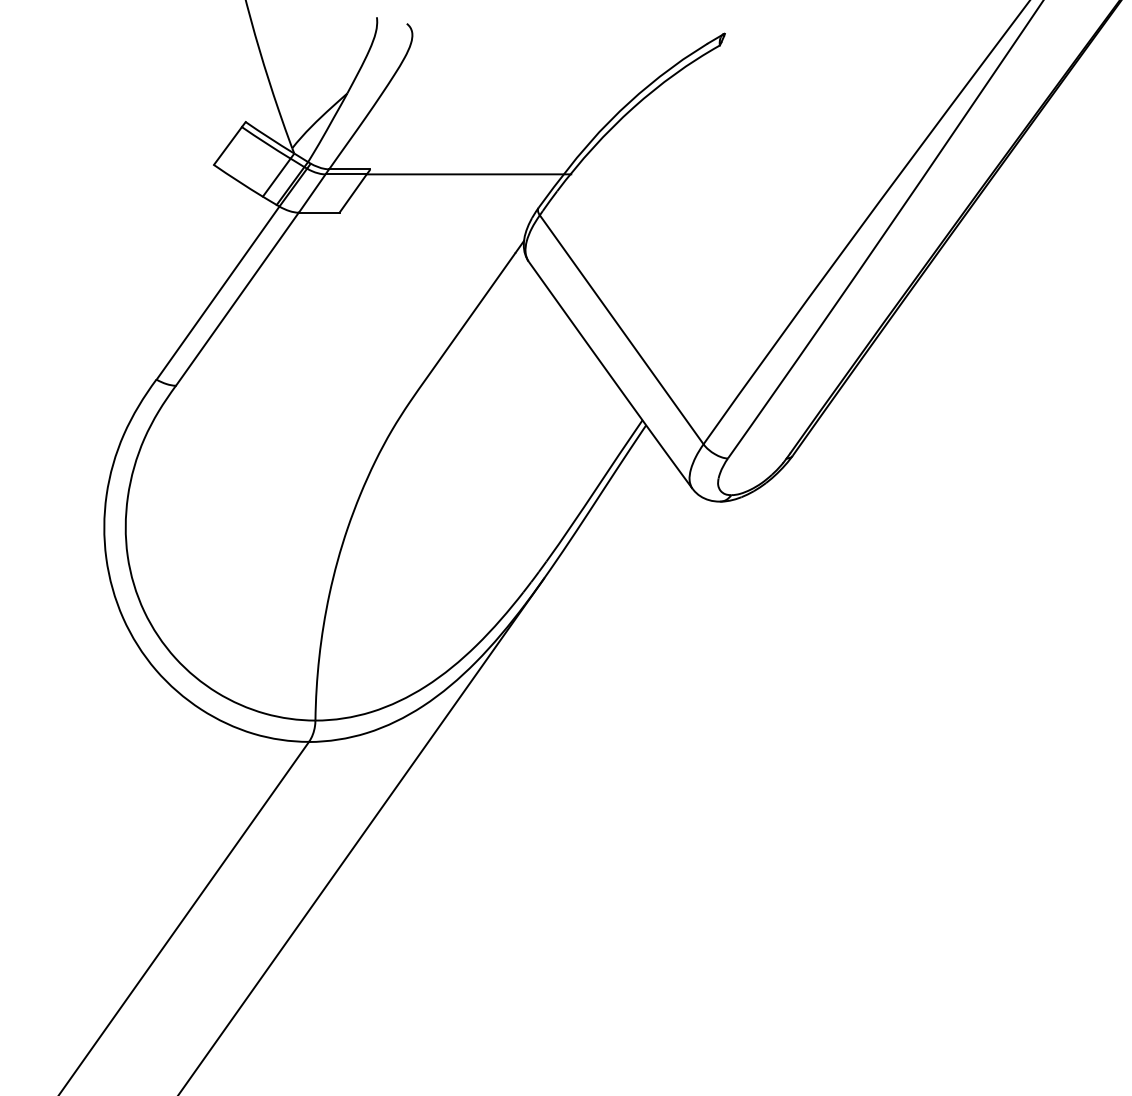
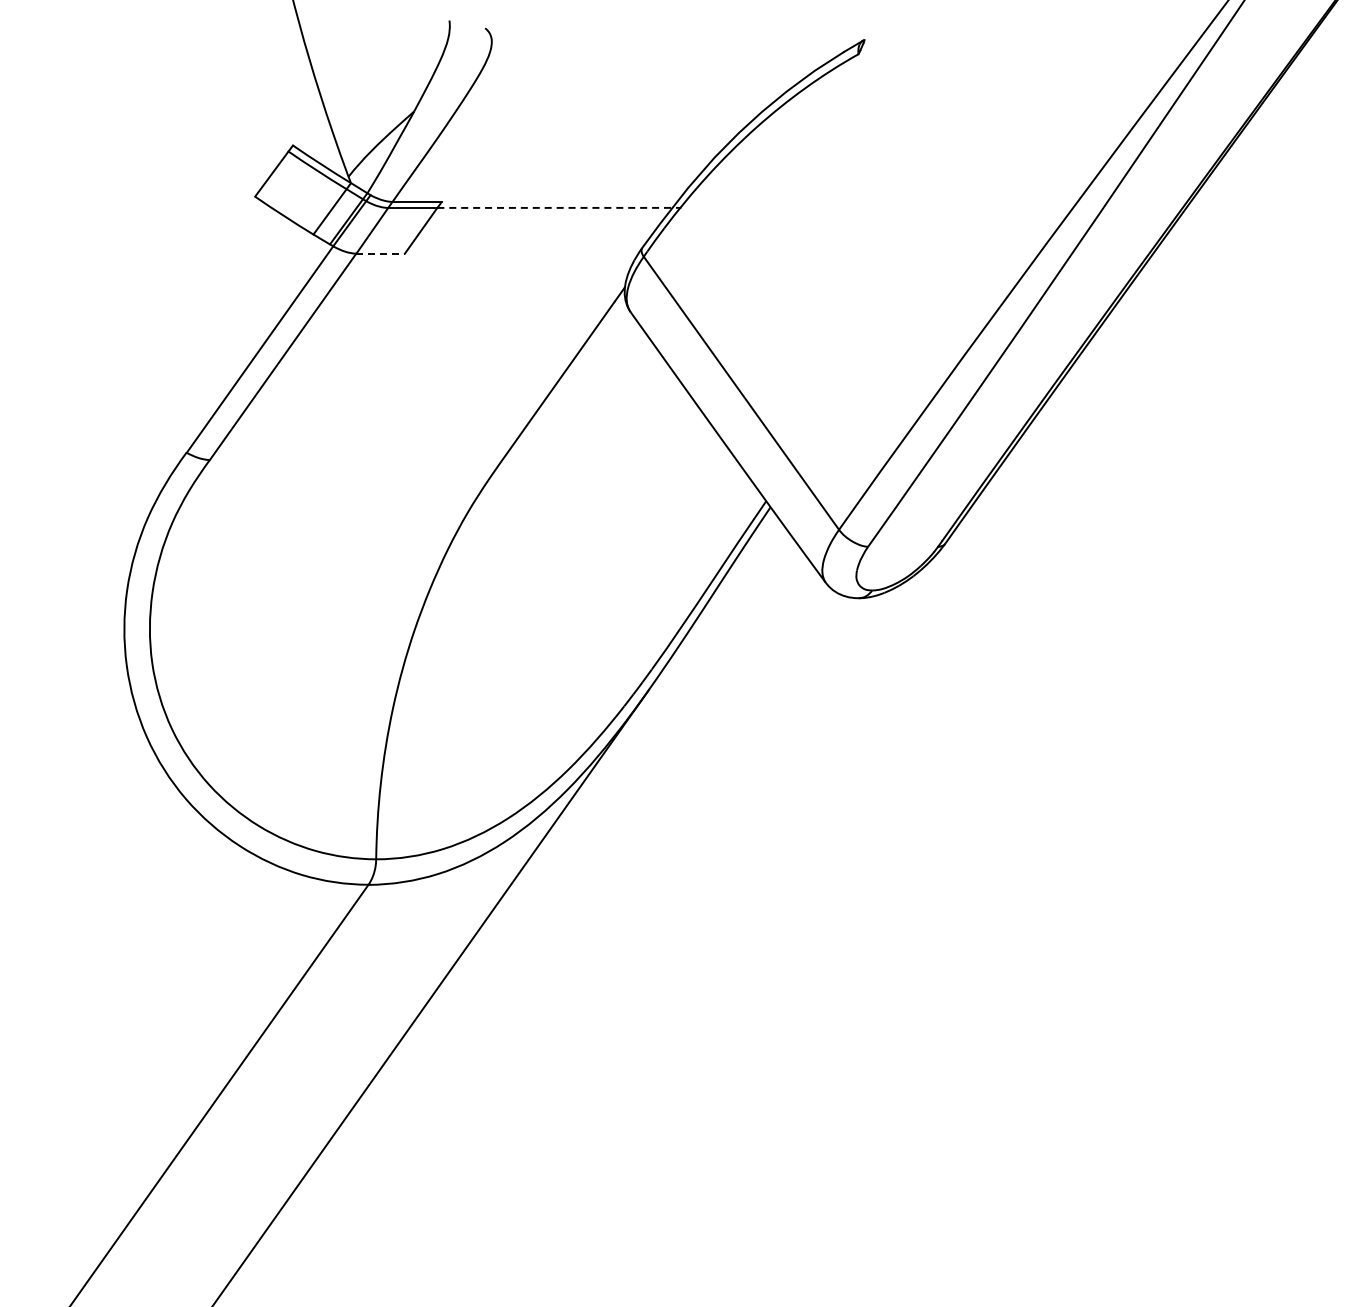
line: (469, 174) -> (559, 207), solid -> dashed
line: (319, 212) -> (381, 253), solid -> dashed

